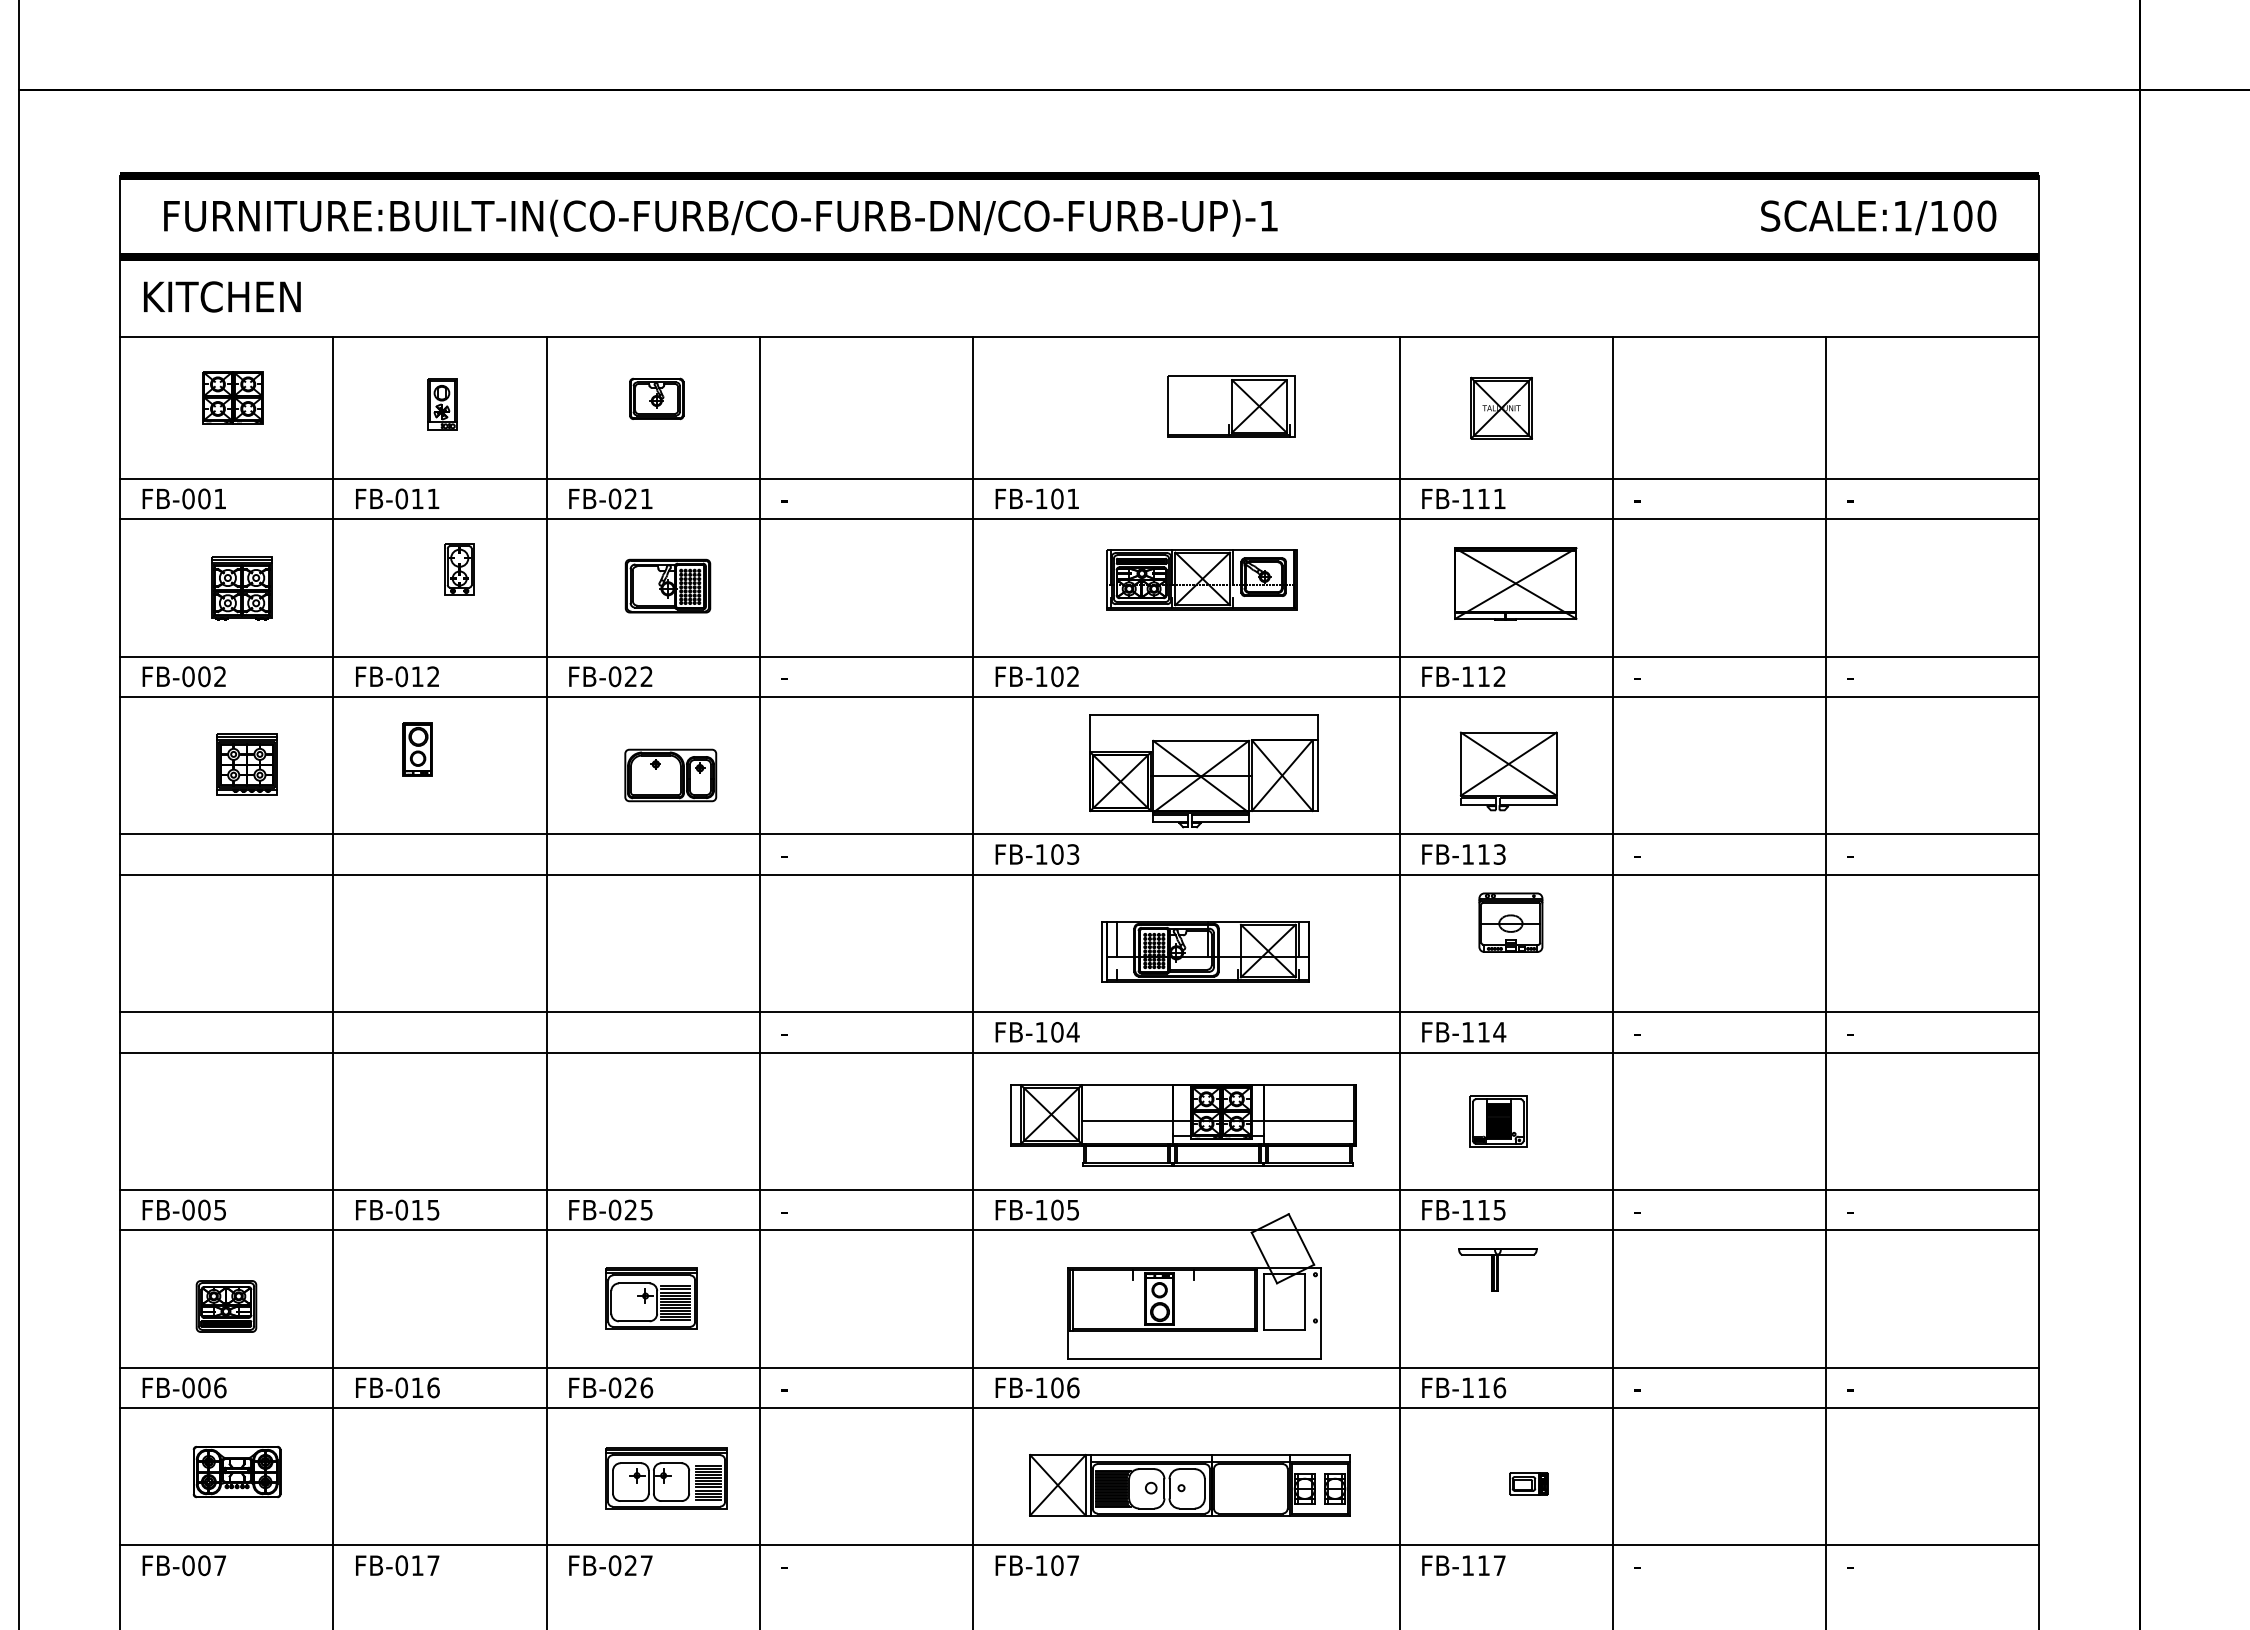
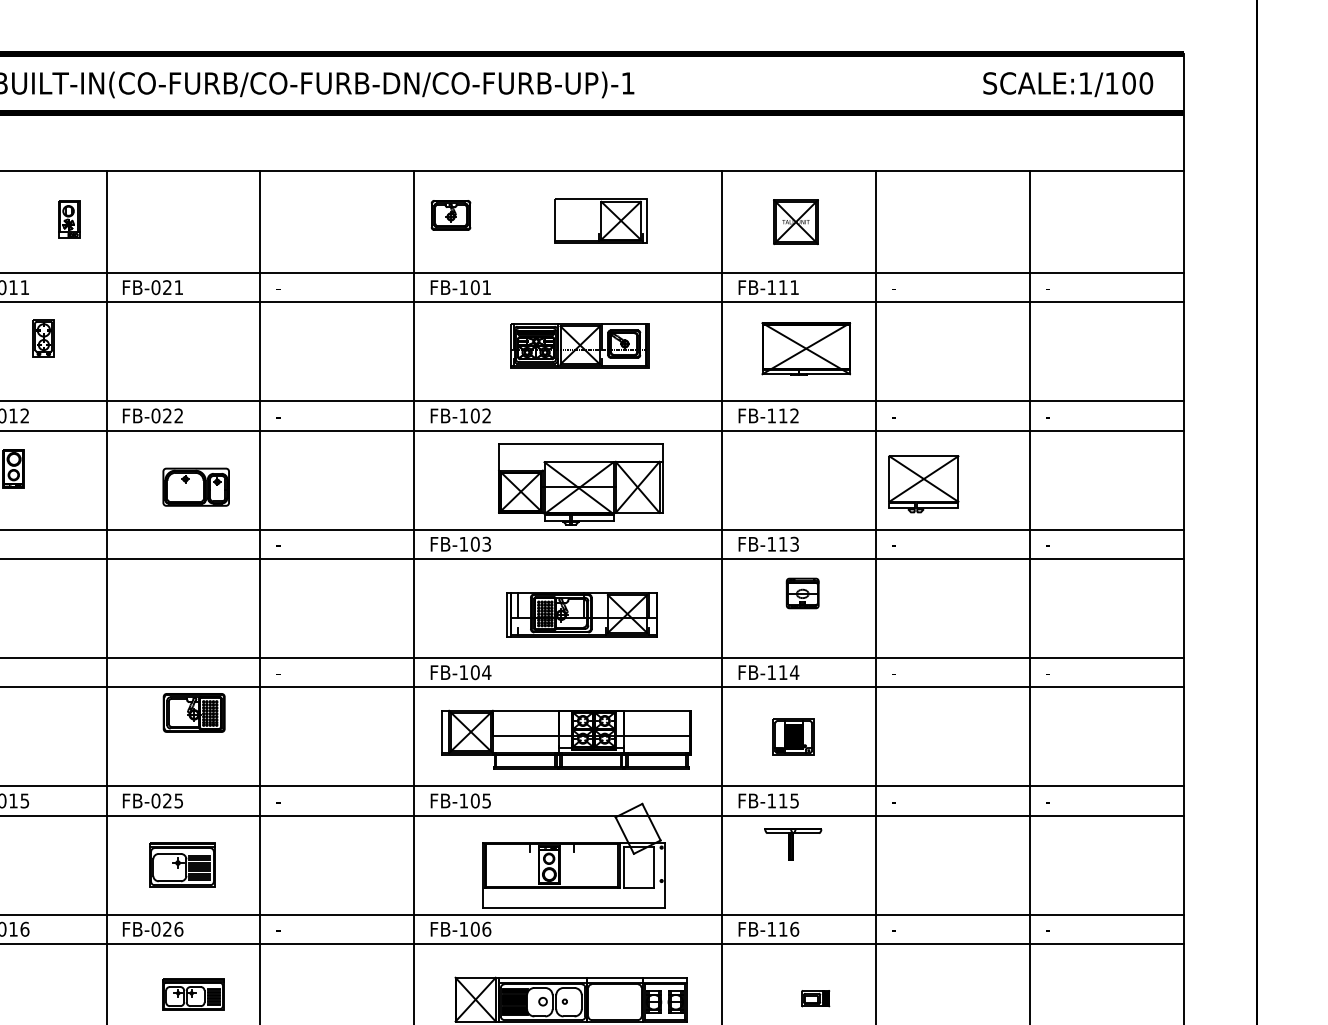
part: (656, 398) -> (450, 215), moved
part: (442, 404) -> (68, 219), moved
part: (667, 585) -> (193, 712), moved
part: (1508, 771) -> (923, 484), moved
part: (1510, 922) -> (802, 593), size x0.7
part: (666, 1478) -> (193, 994), size x0.7

